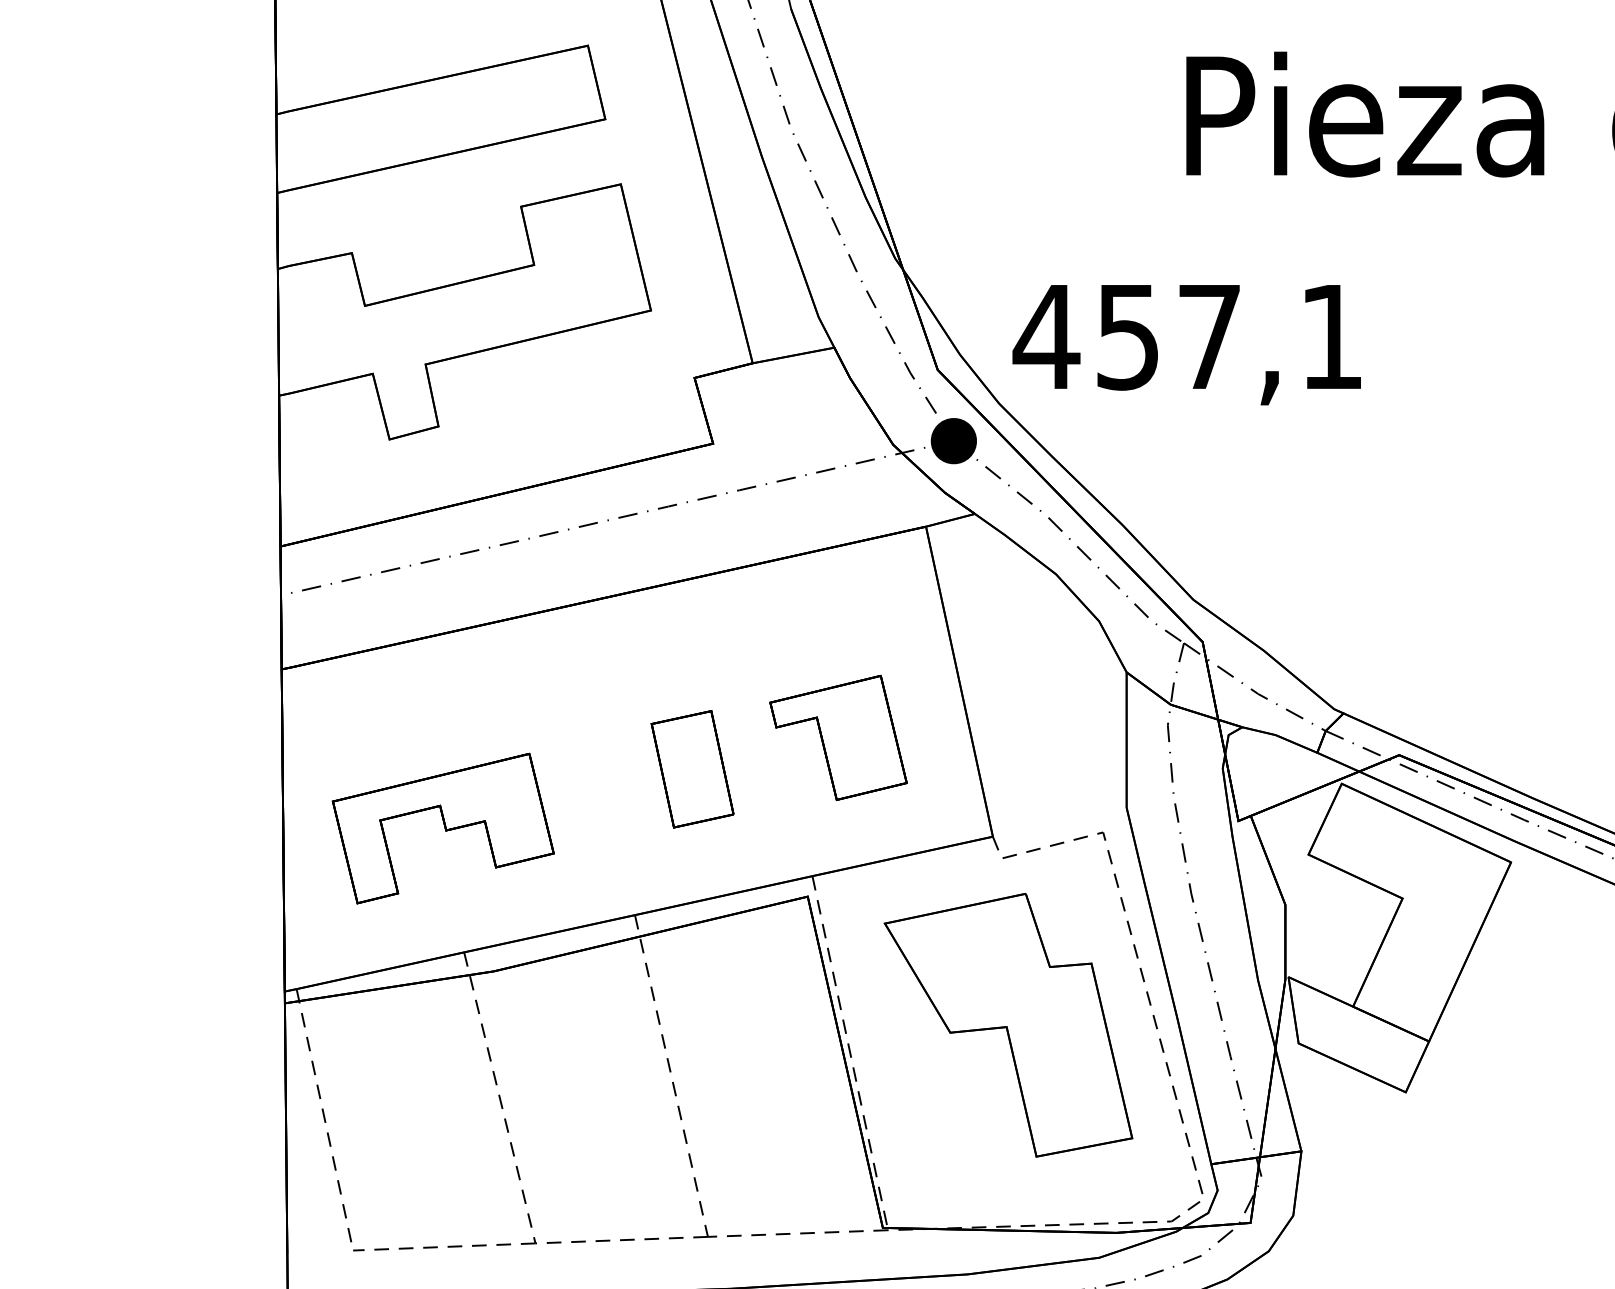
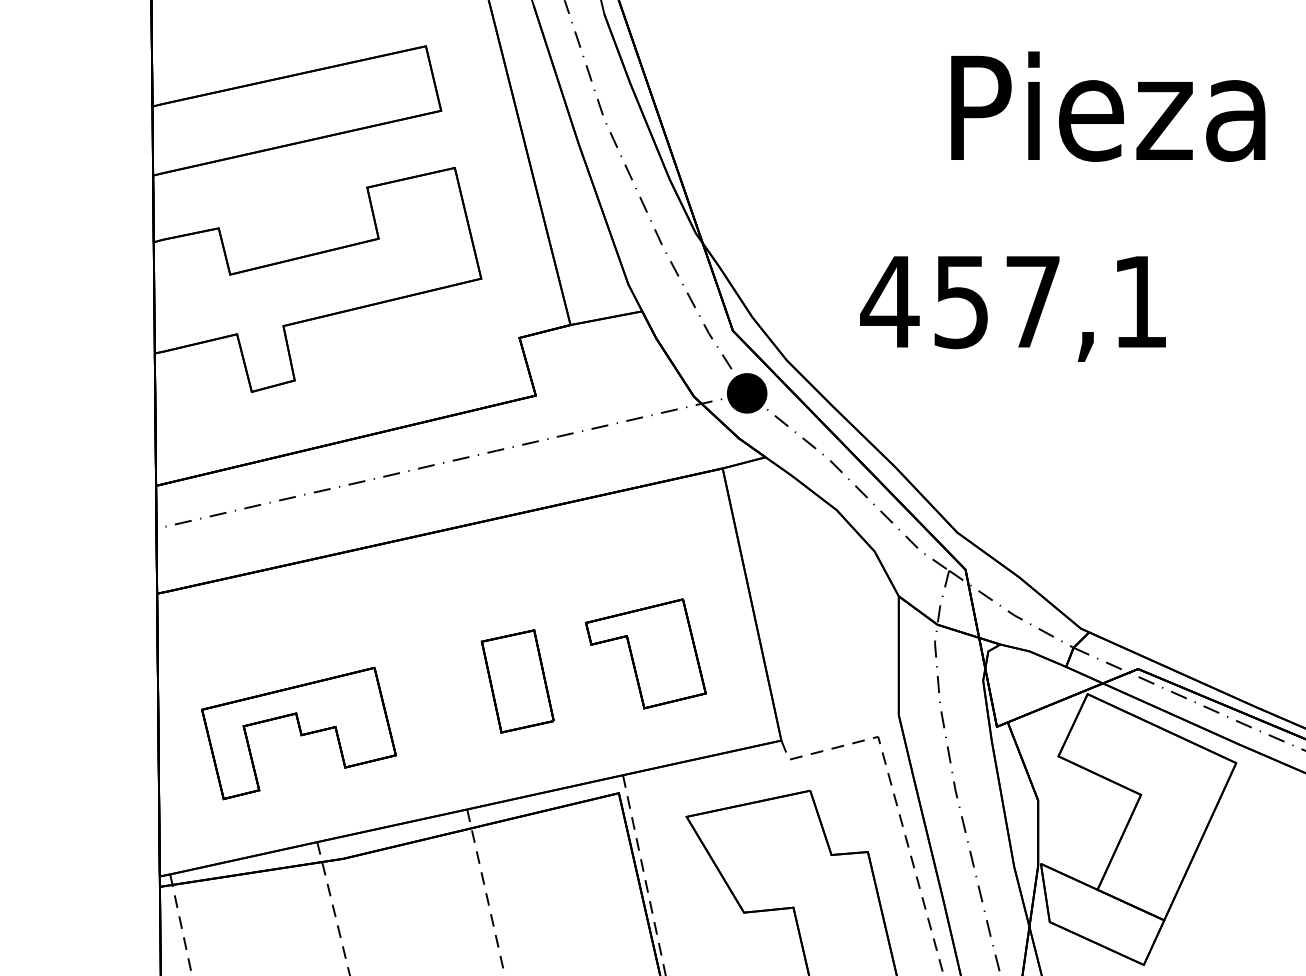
text: (1186, 345) -> (1012, 309), moved

